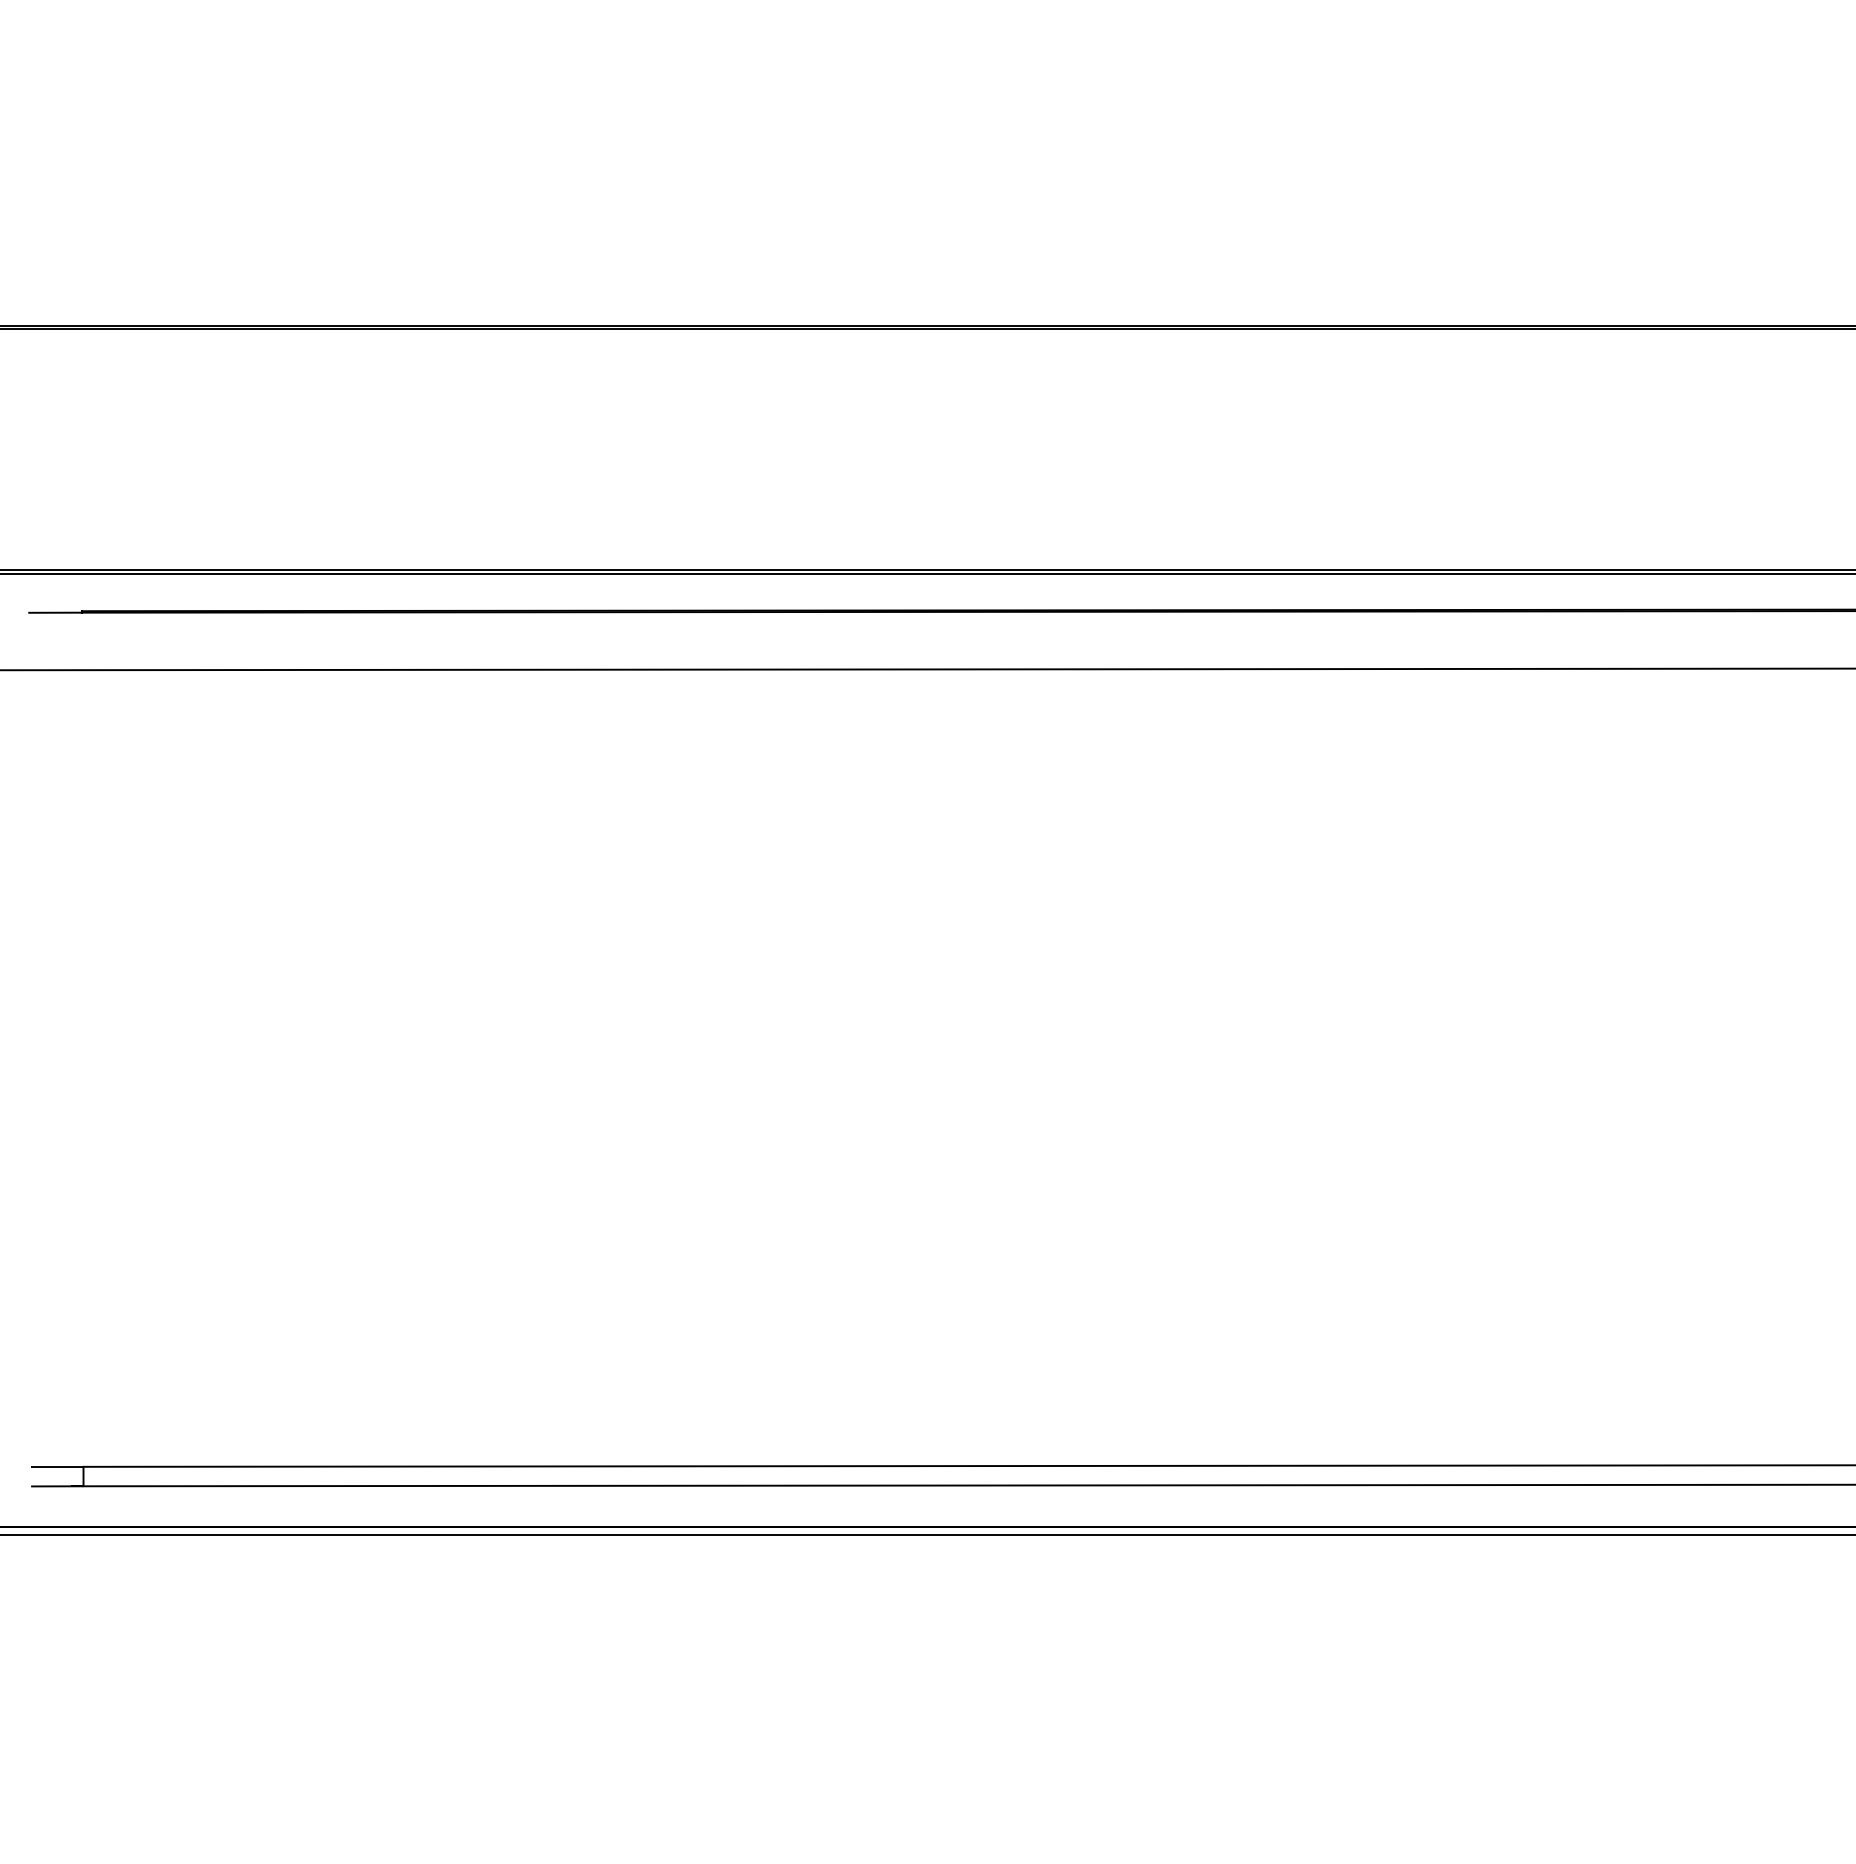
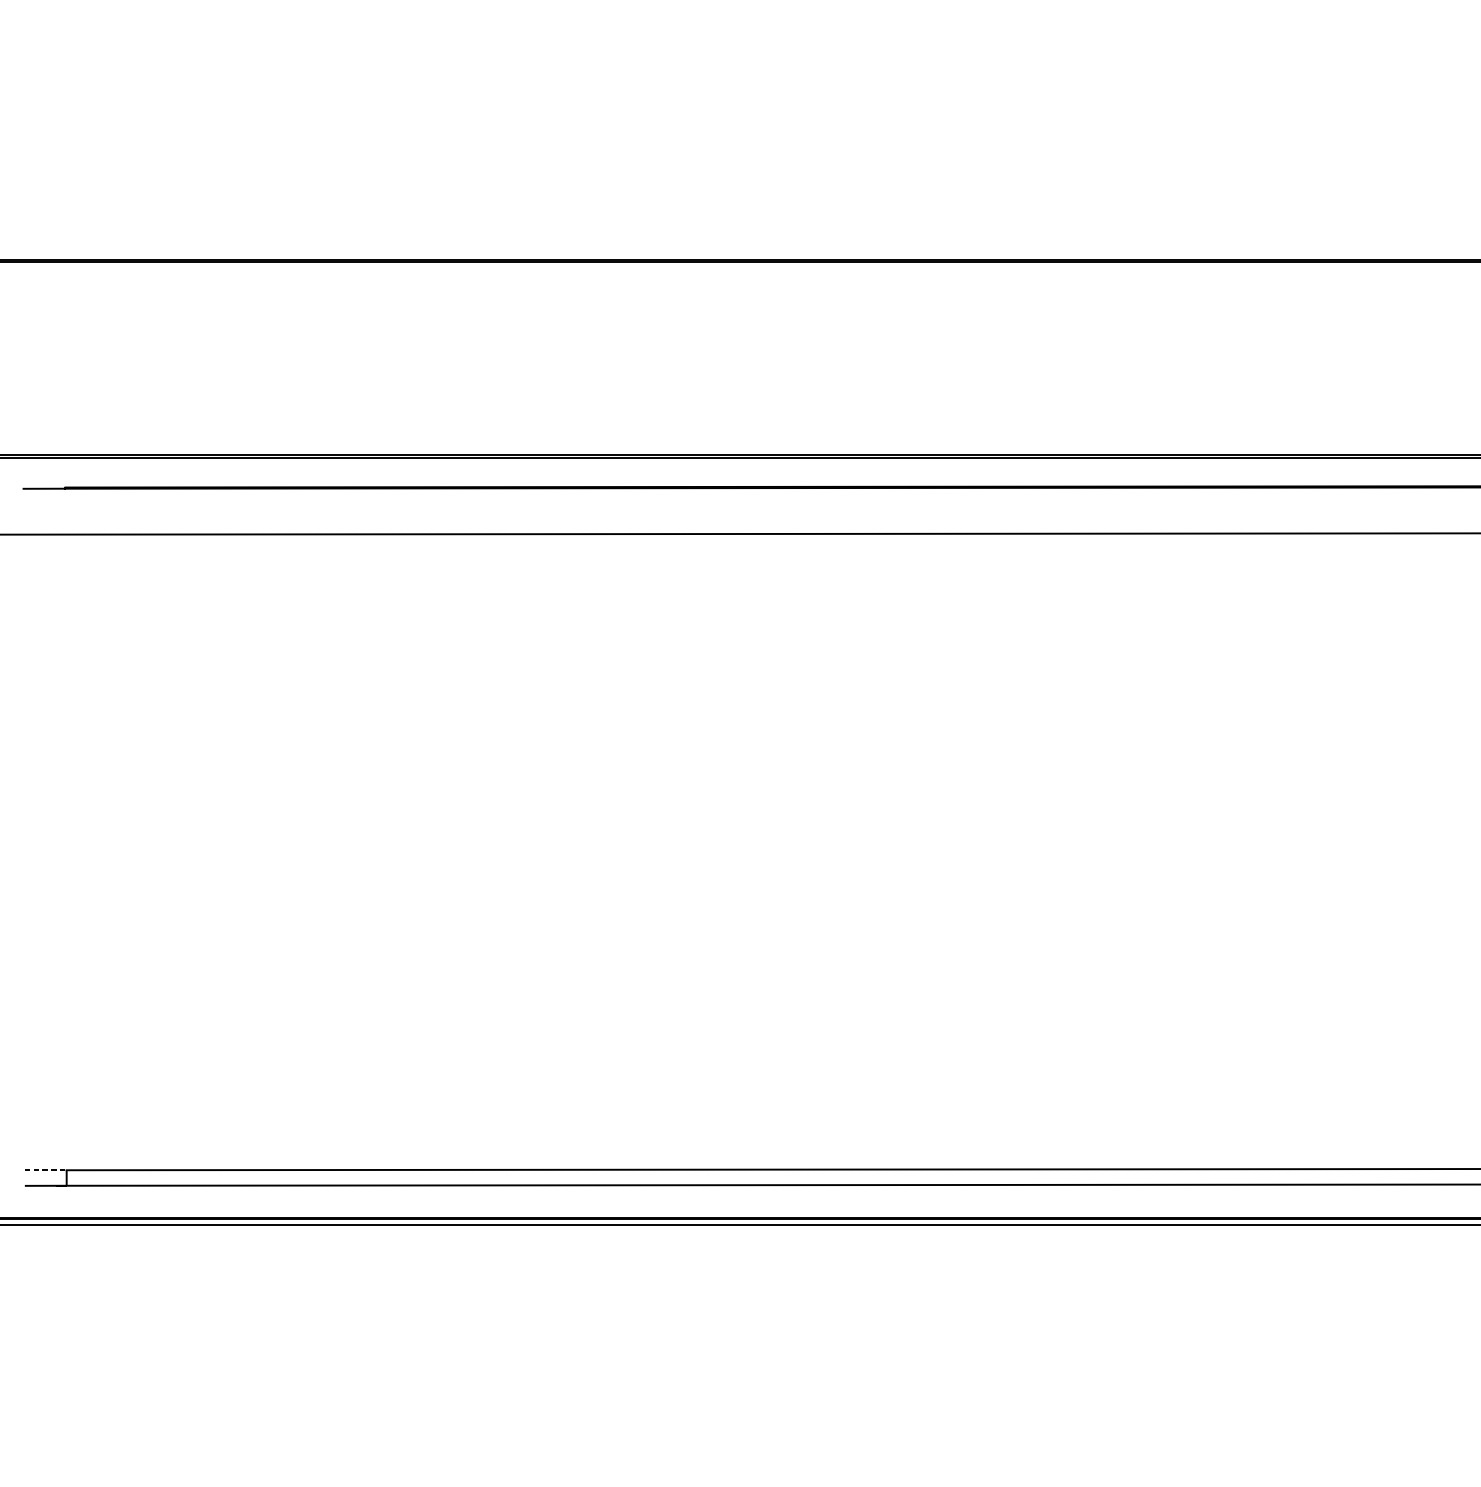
line: (57, 1466) -> (45, 1169), solid -> dashed

